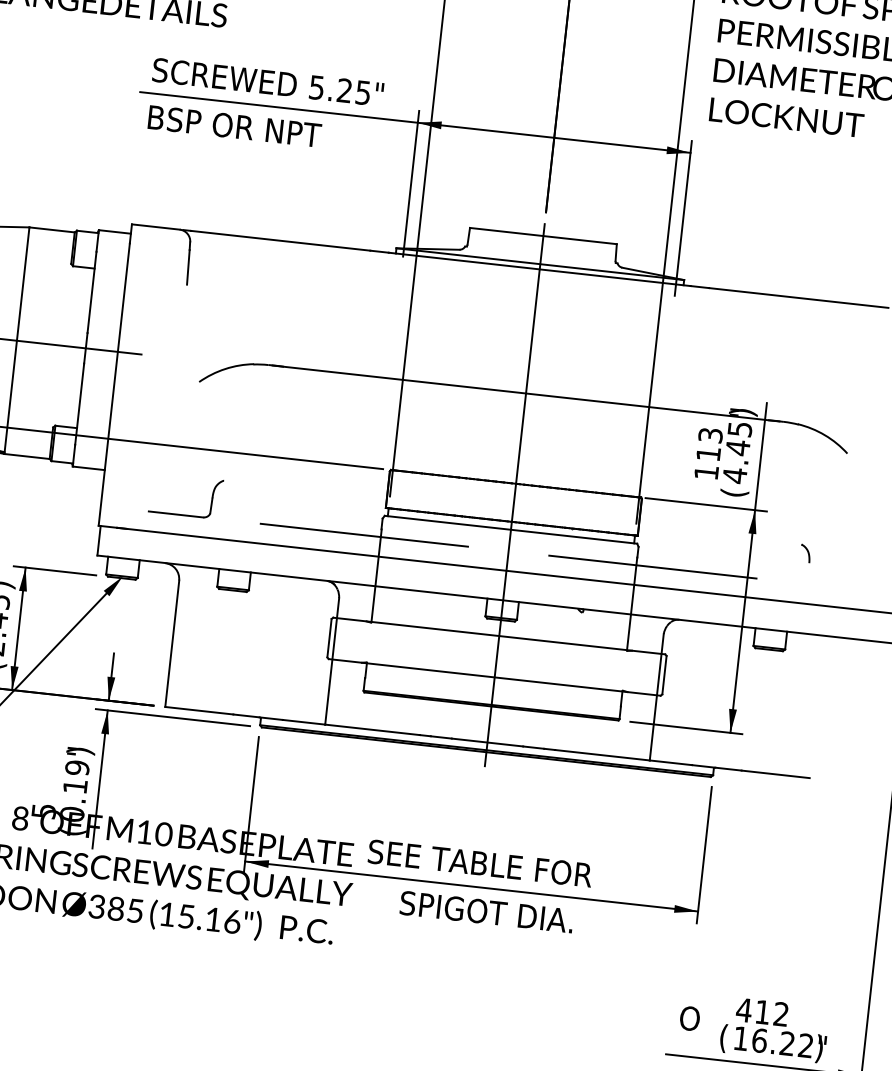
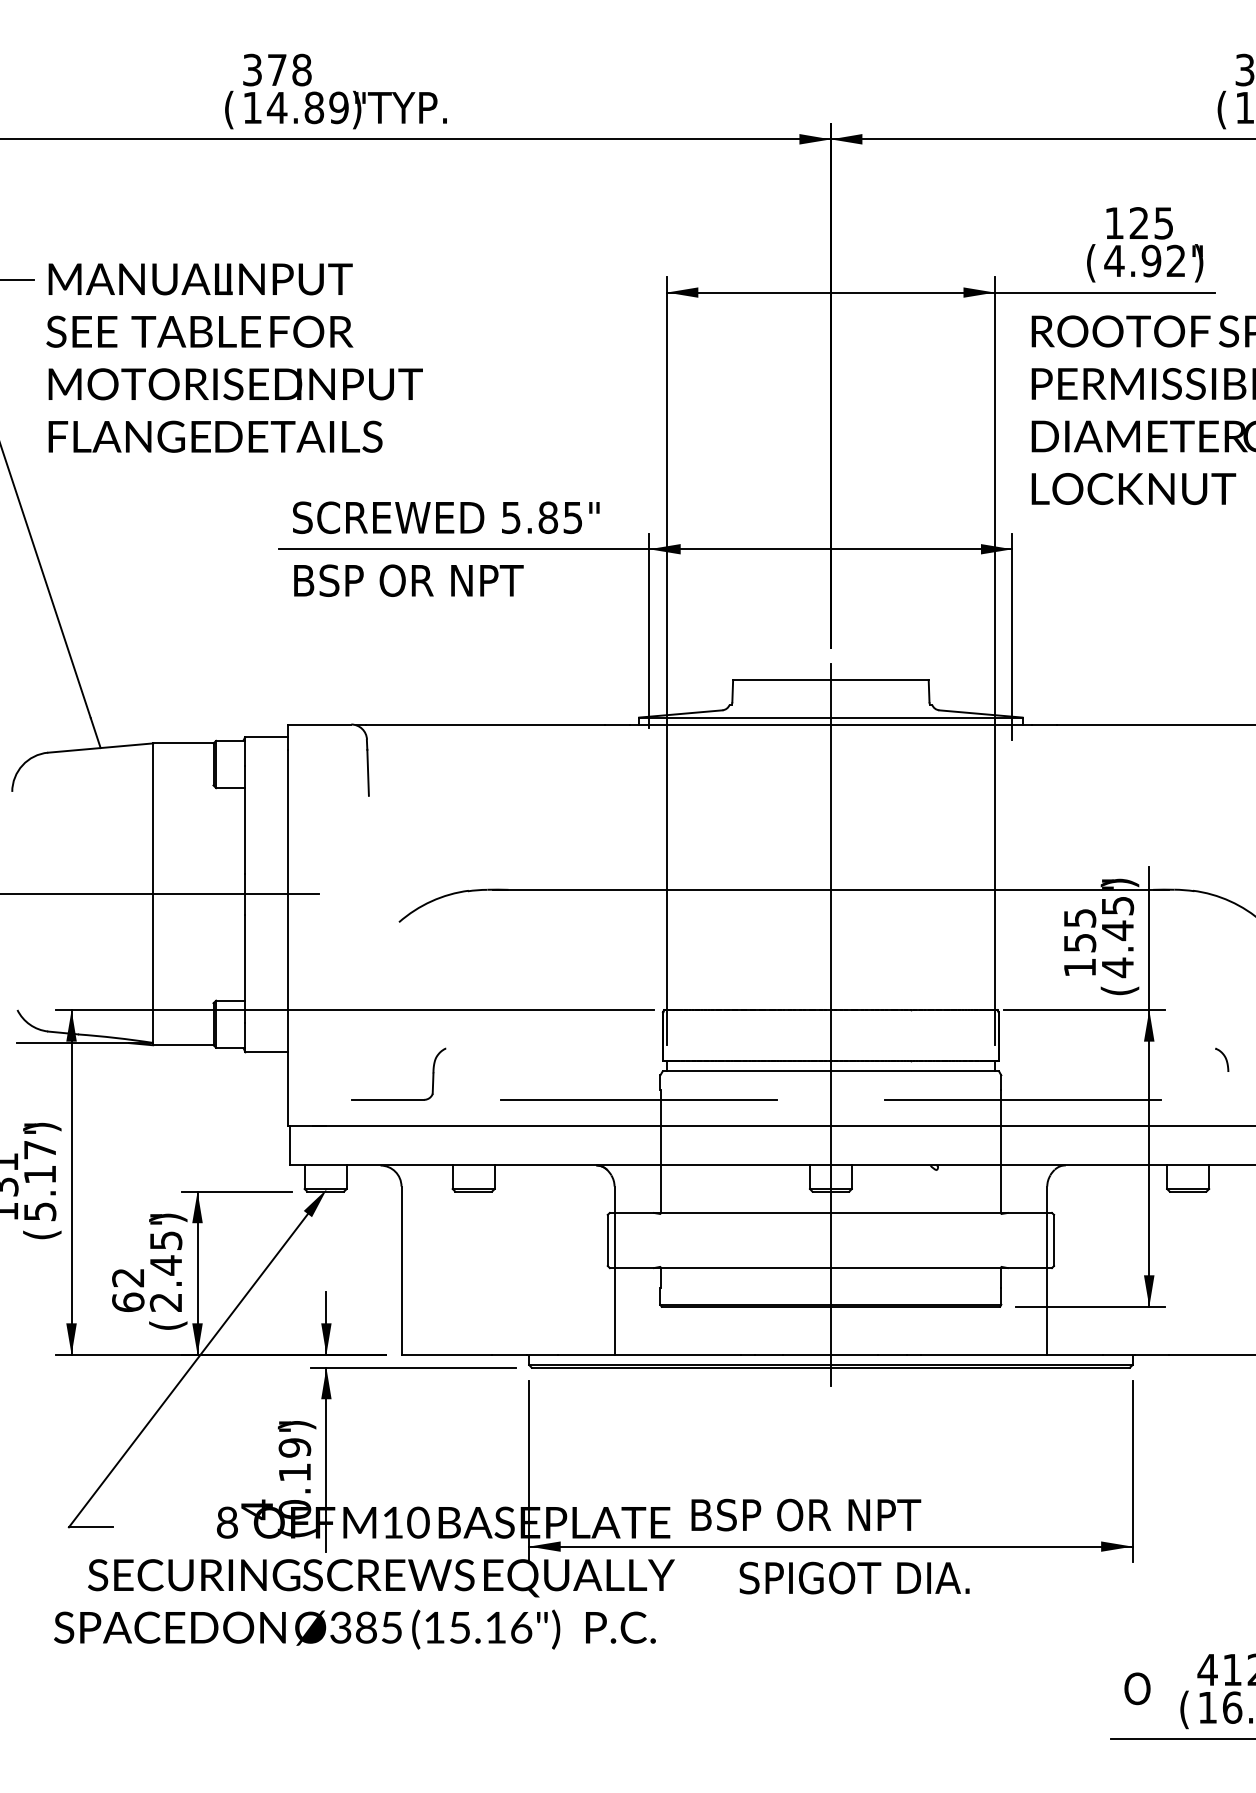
text: (344, 90) -> (548, 517), 5.25" -> 5.85"
text: (709, 444) -> (1079, 930), 113 -> 155
text: (44, 811) -> (257, 1509), 5 -> 4
text: (479, 863) -> (838, 1514), SEE TABLE FOR -> BSP OR NPT

